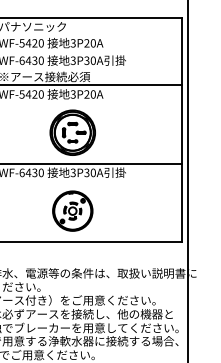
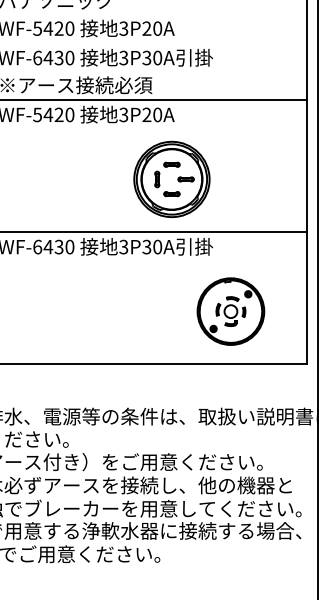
part: (72, 132) -> (171, 179), moved
part: (72, 210) -> (230, 310), moved

